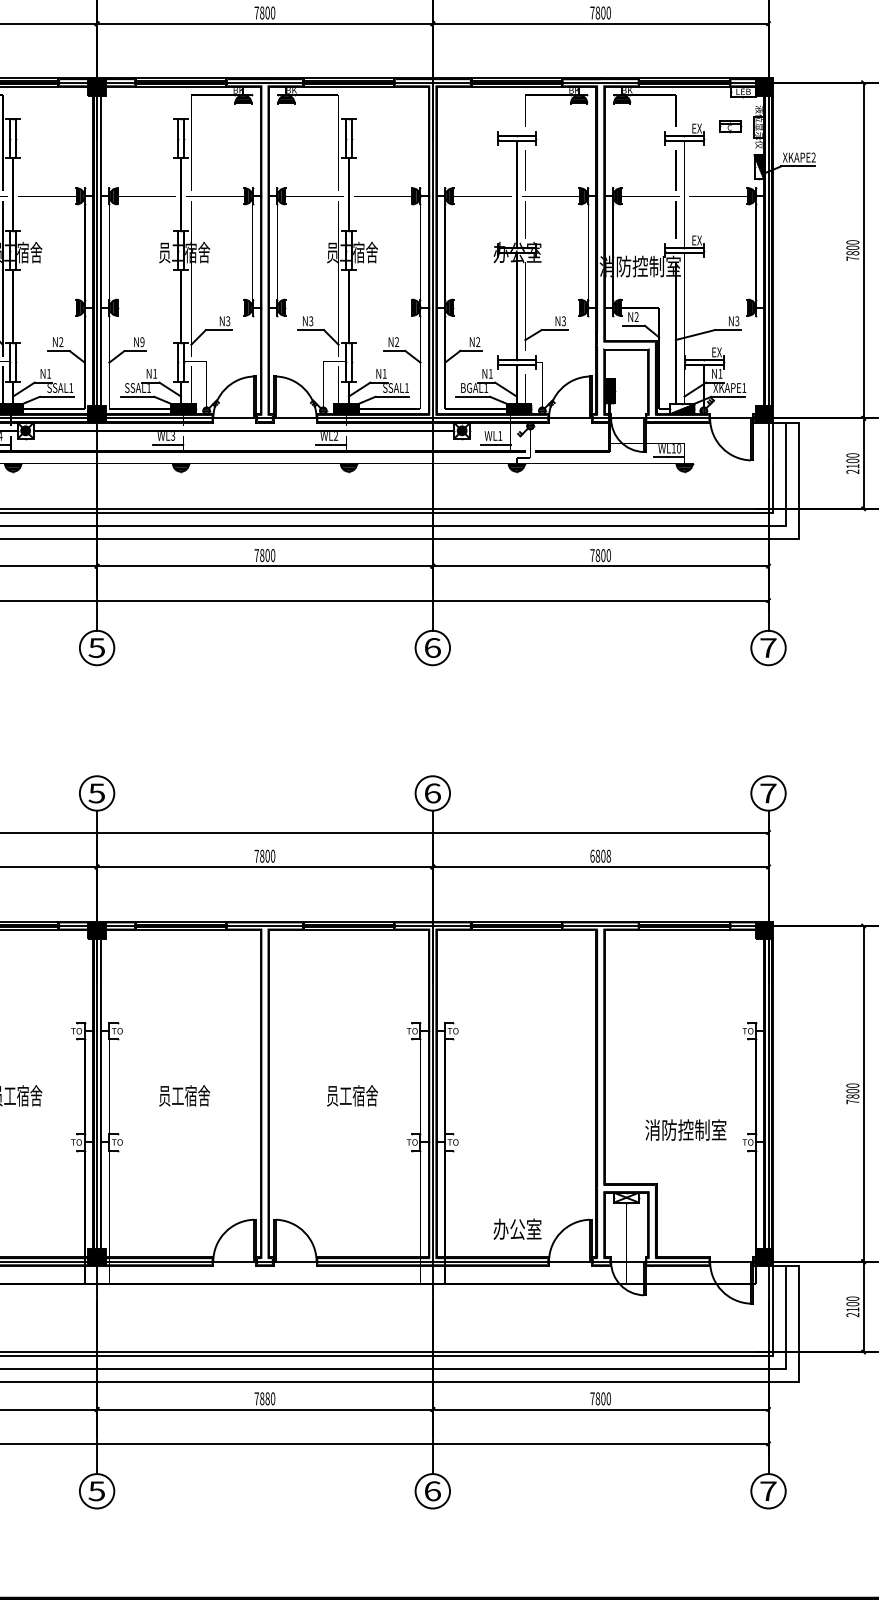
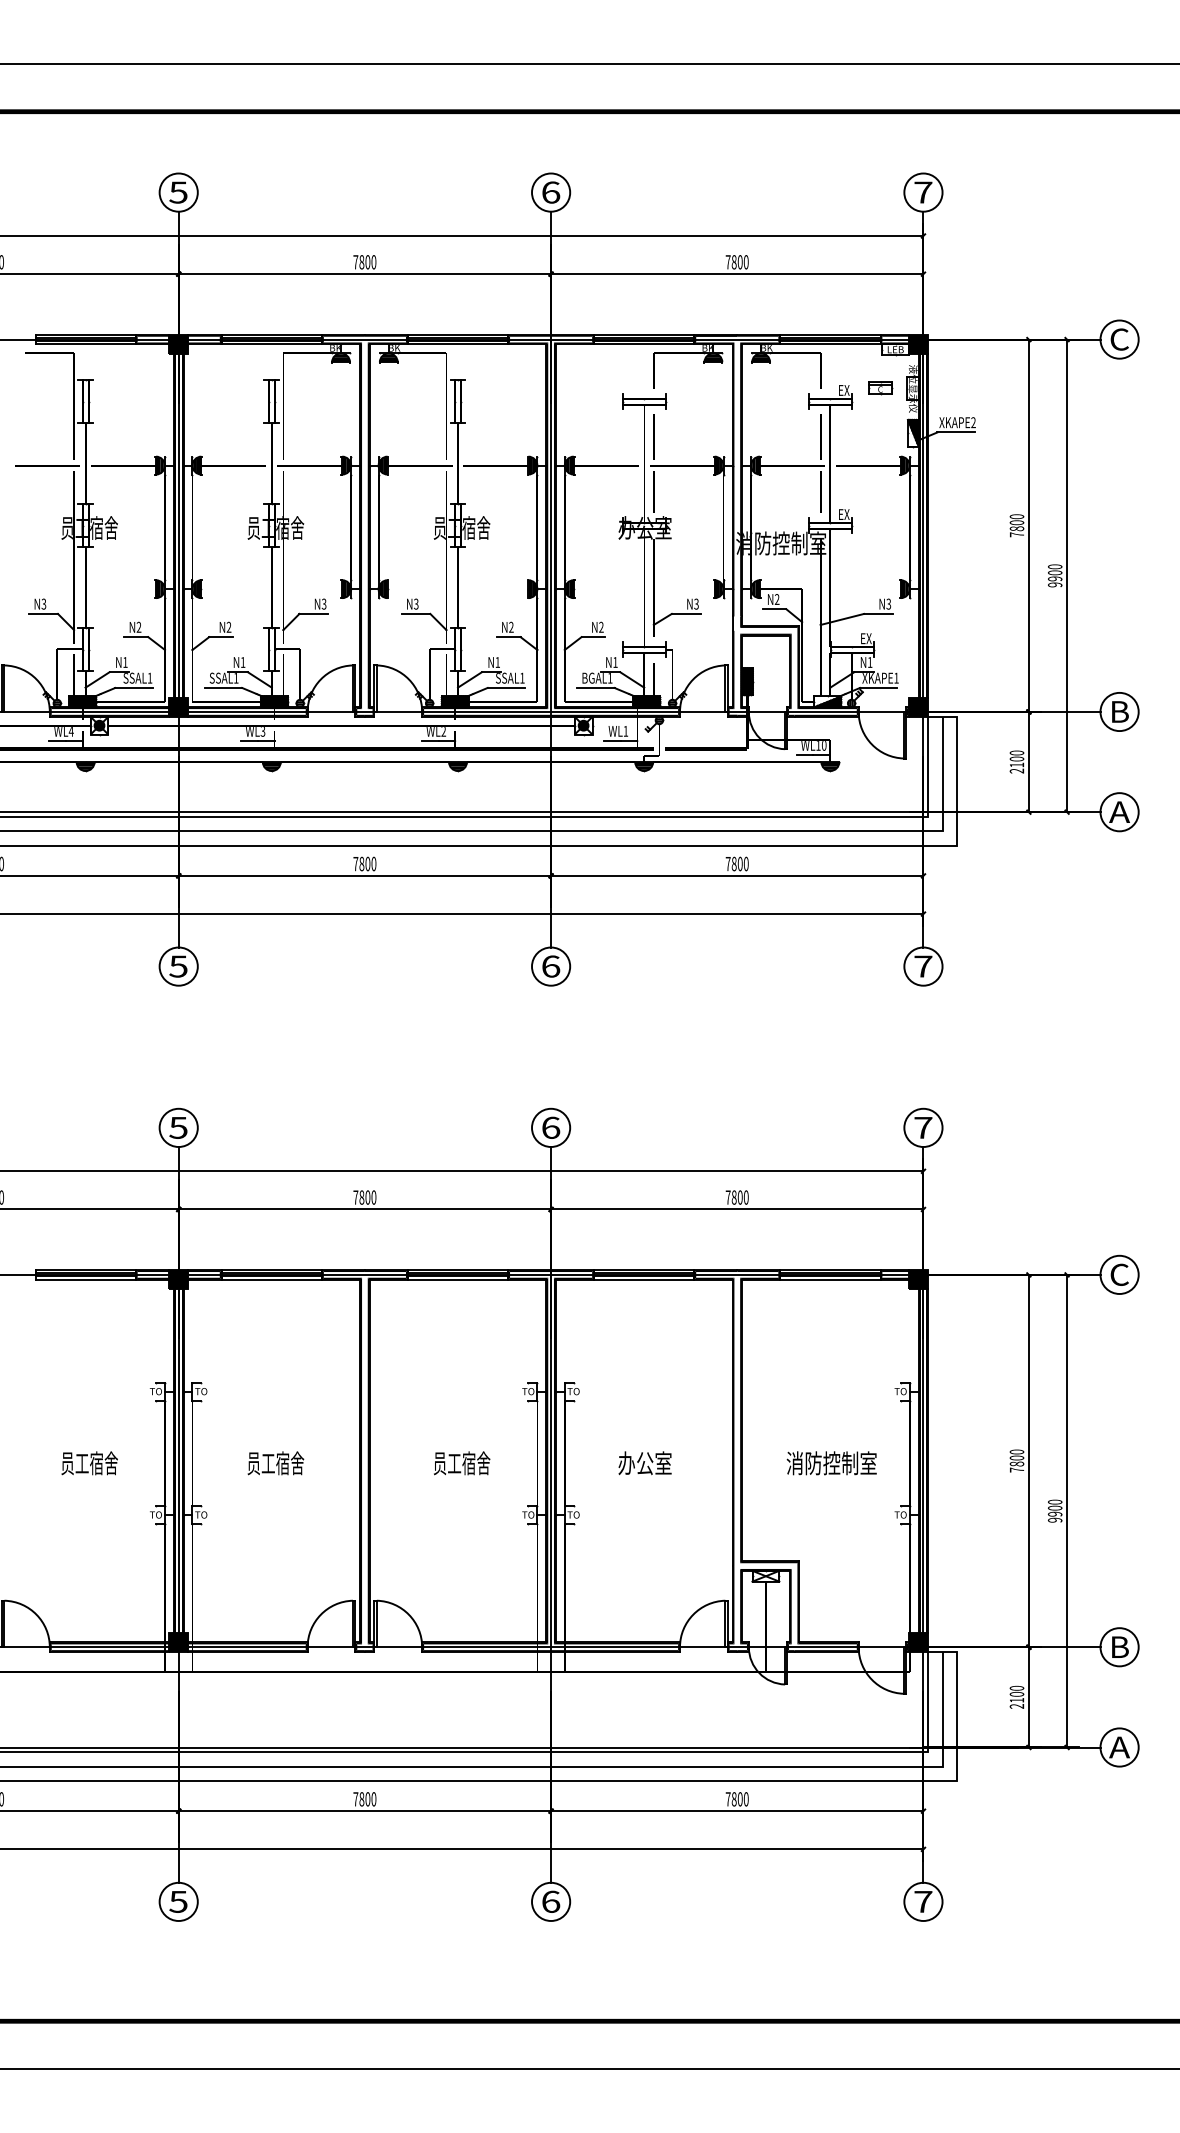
text: (141, 342) -> (228, 627), N9 -> N2
fill: (626, 348) -> (765, 634), added
text: (599, 856) -> (736, 1197), 6808 -> 7800
text: (685, 1130) -> (831, 1463), moved
text: (517, 1229) -> (644, 1463), moved
text: (267, 1398) -> (367, 1799), 7880 -> 7800

